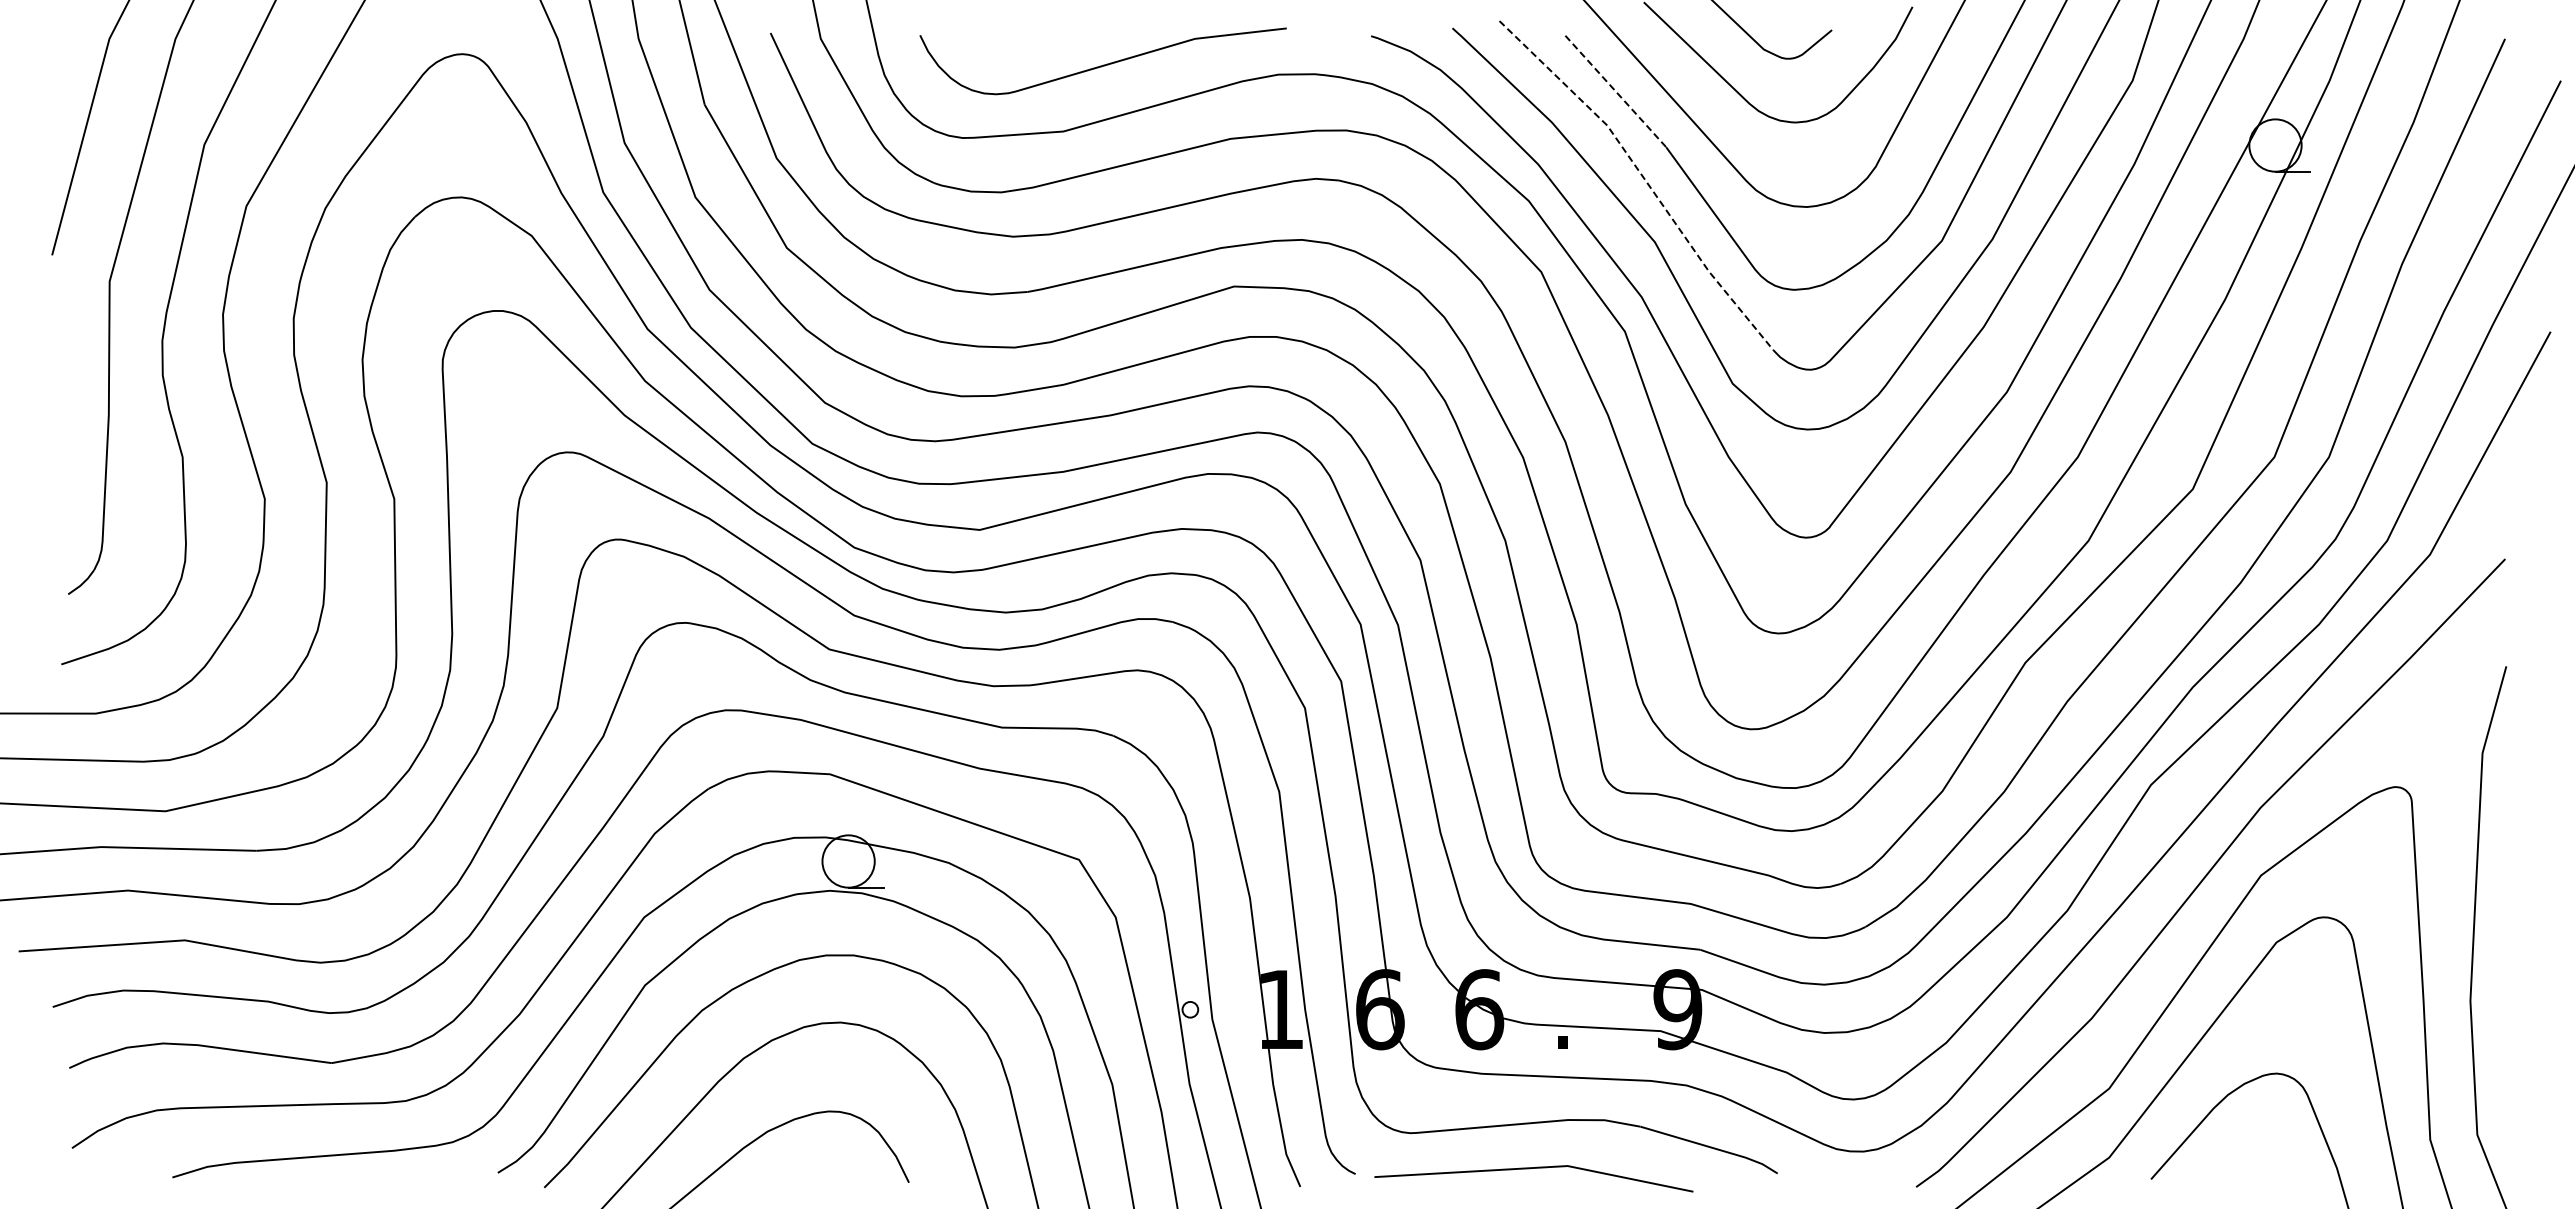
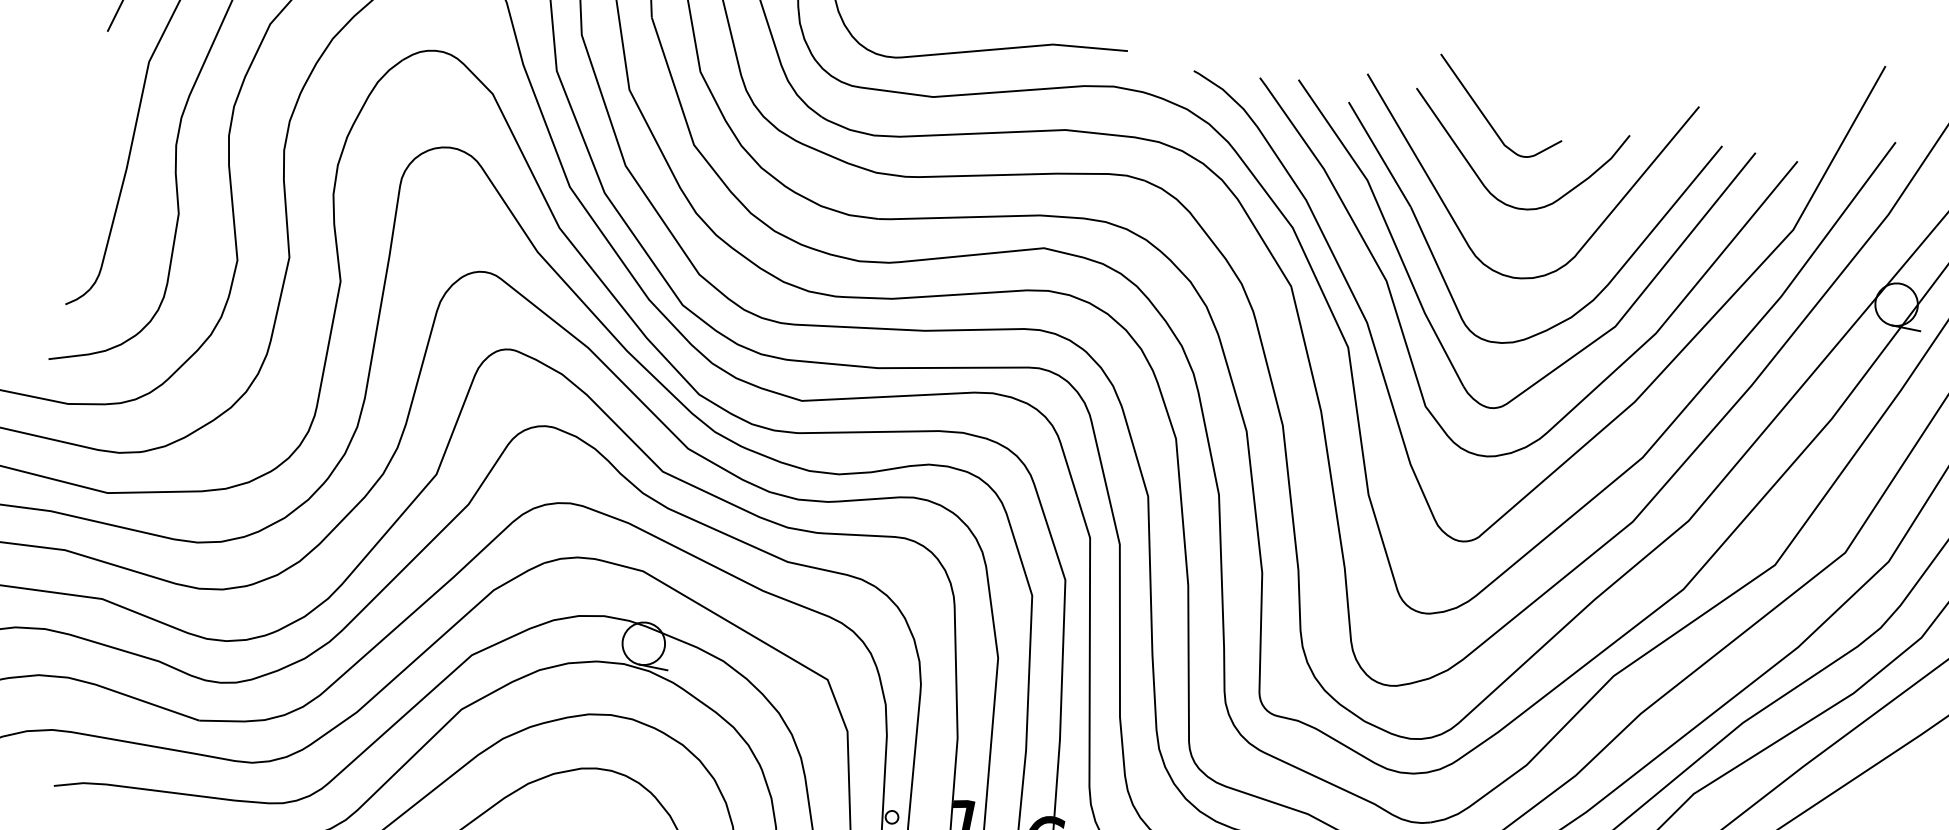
line: (1616, 91) -> (1380, 154), dashed -> solid
line: (1644, 179) -> (1388, 229), dashed -> solid

